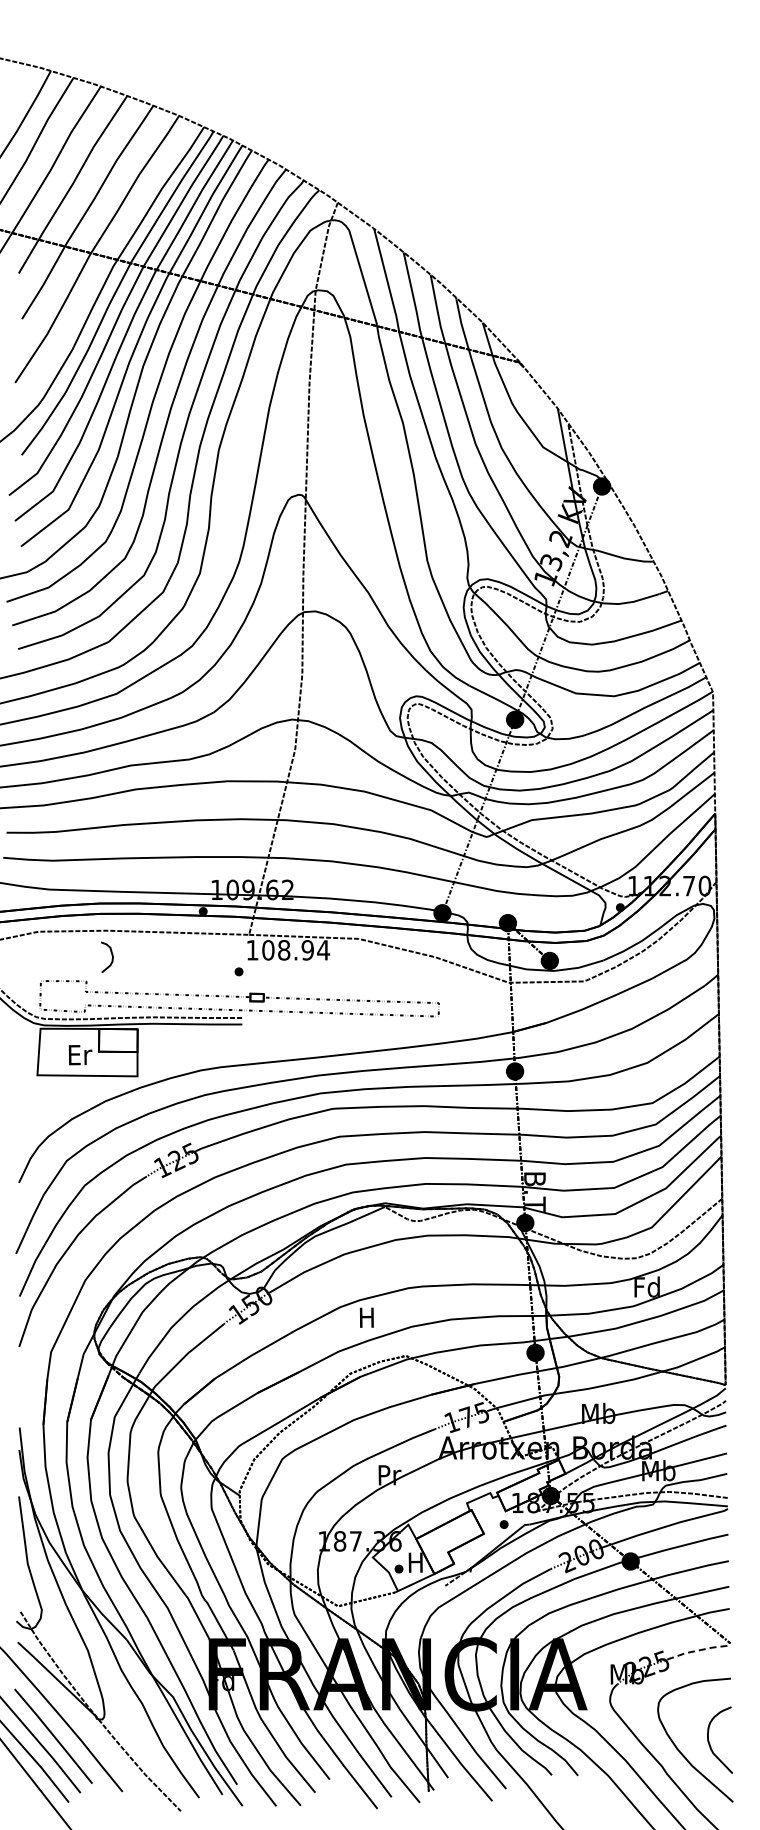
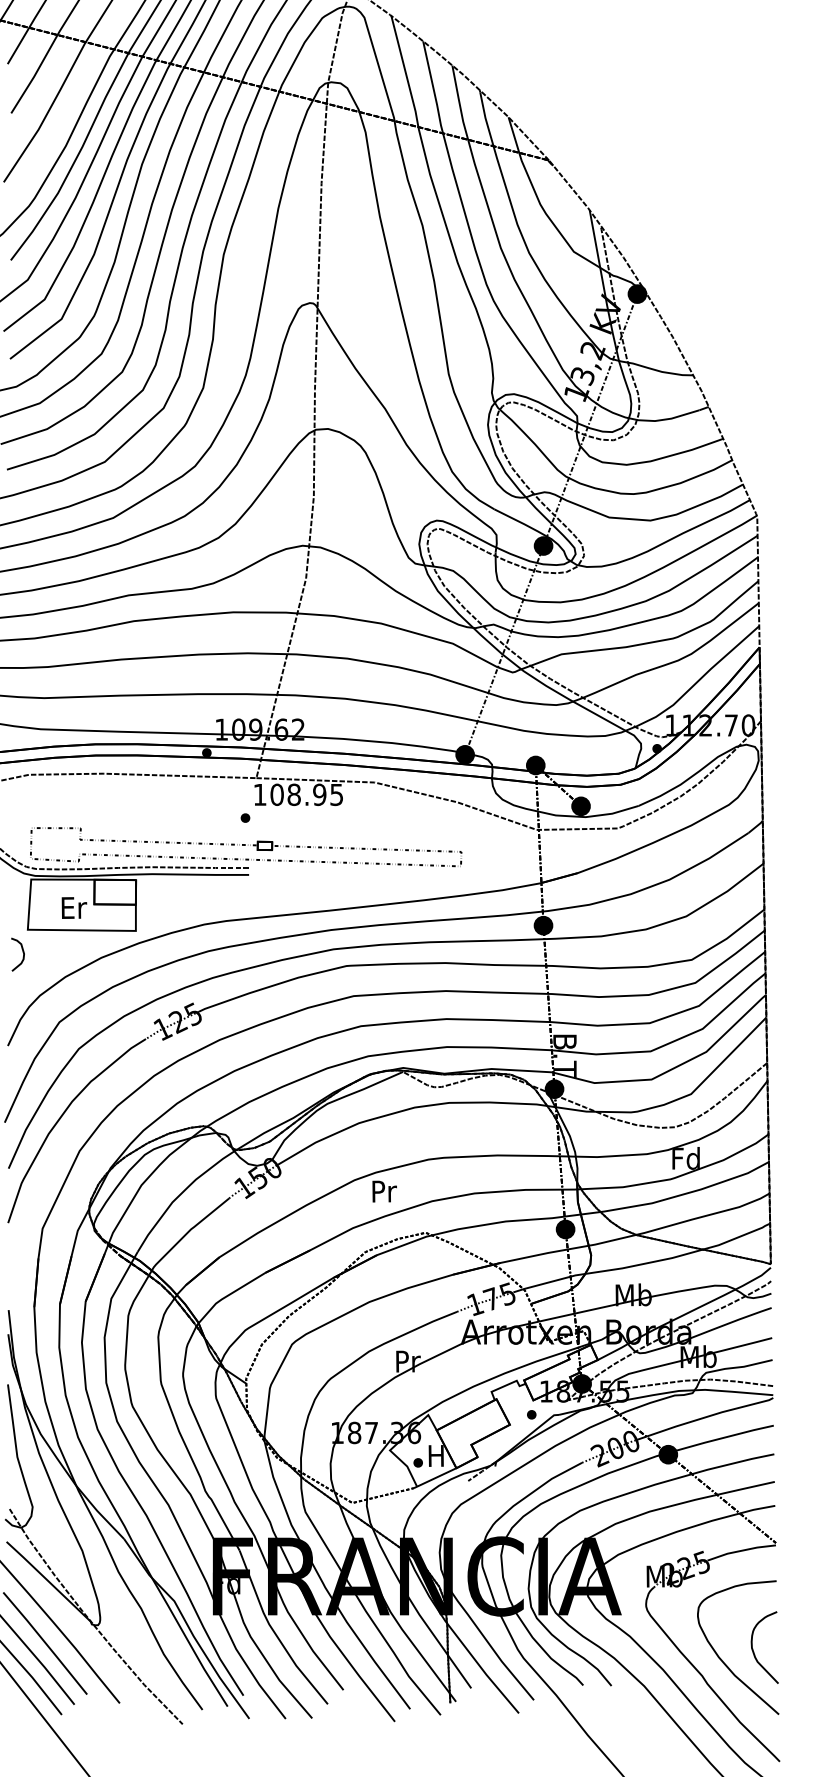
text: (323, 950) -> (336, 795), 108.94 -> 108.95
curve: (111, 958) -> (22, 955), moved
text: (367, 1317) -> (384, 1191), H -> Pr
line: (698, 1650) -> (741, 1550), dashed -> solid

